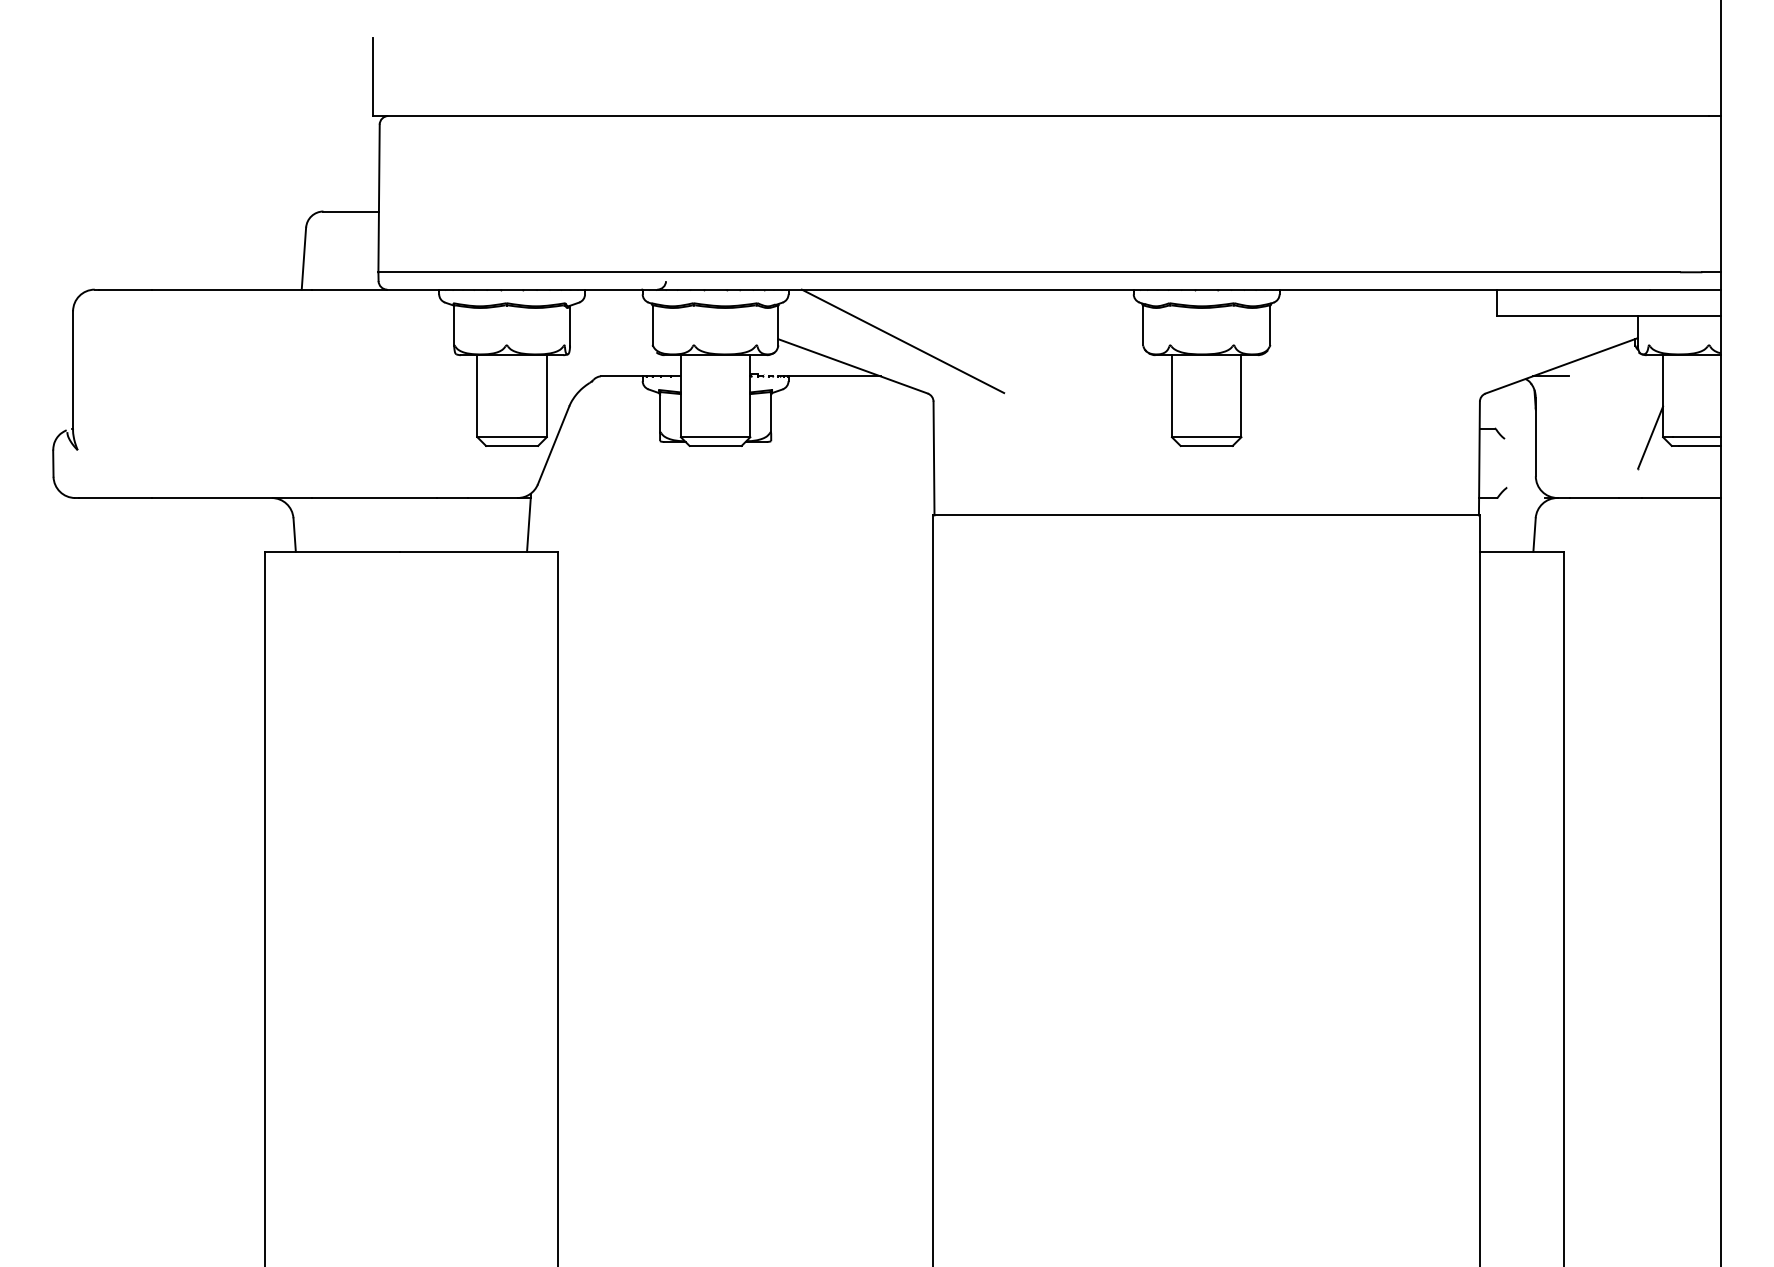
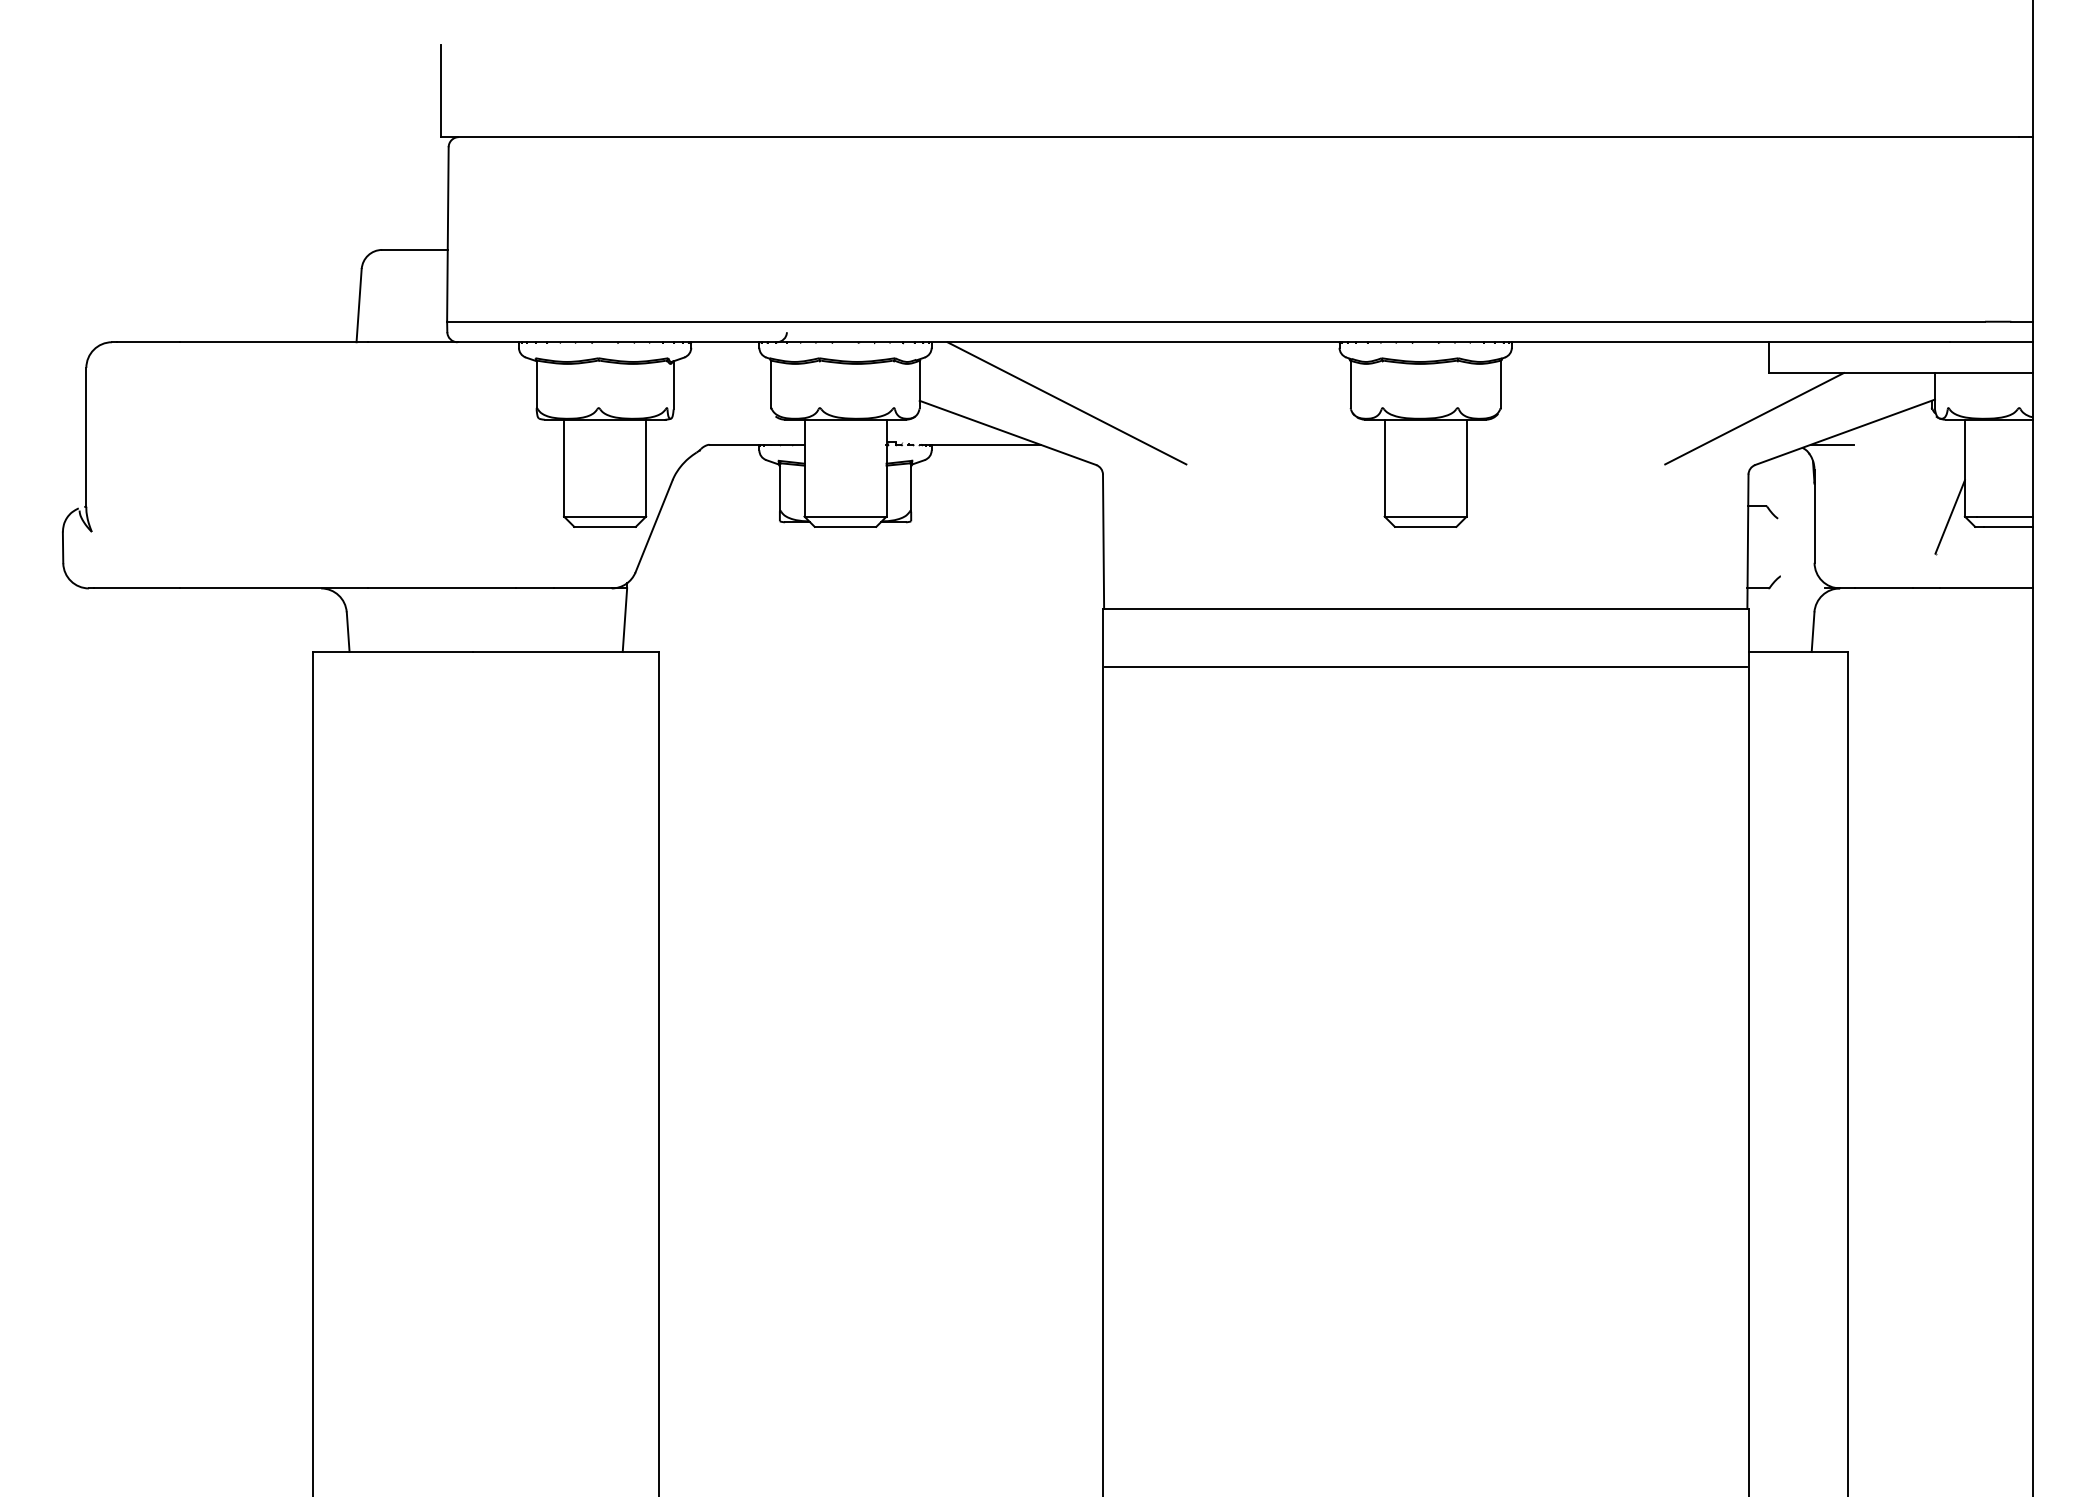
line: (1484, 354) -> (1754, 418), added
line: (1206, 564) -> (1425, 666), added

